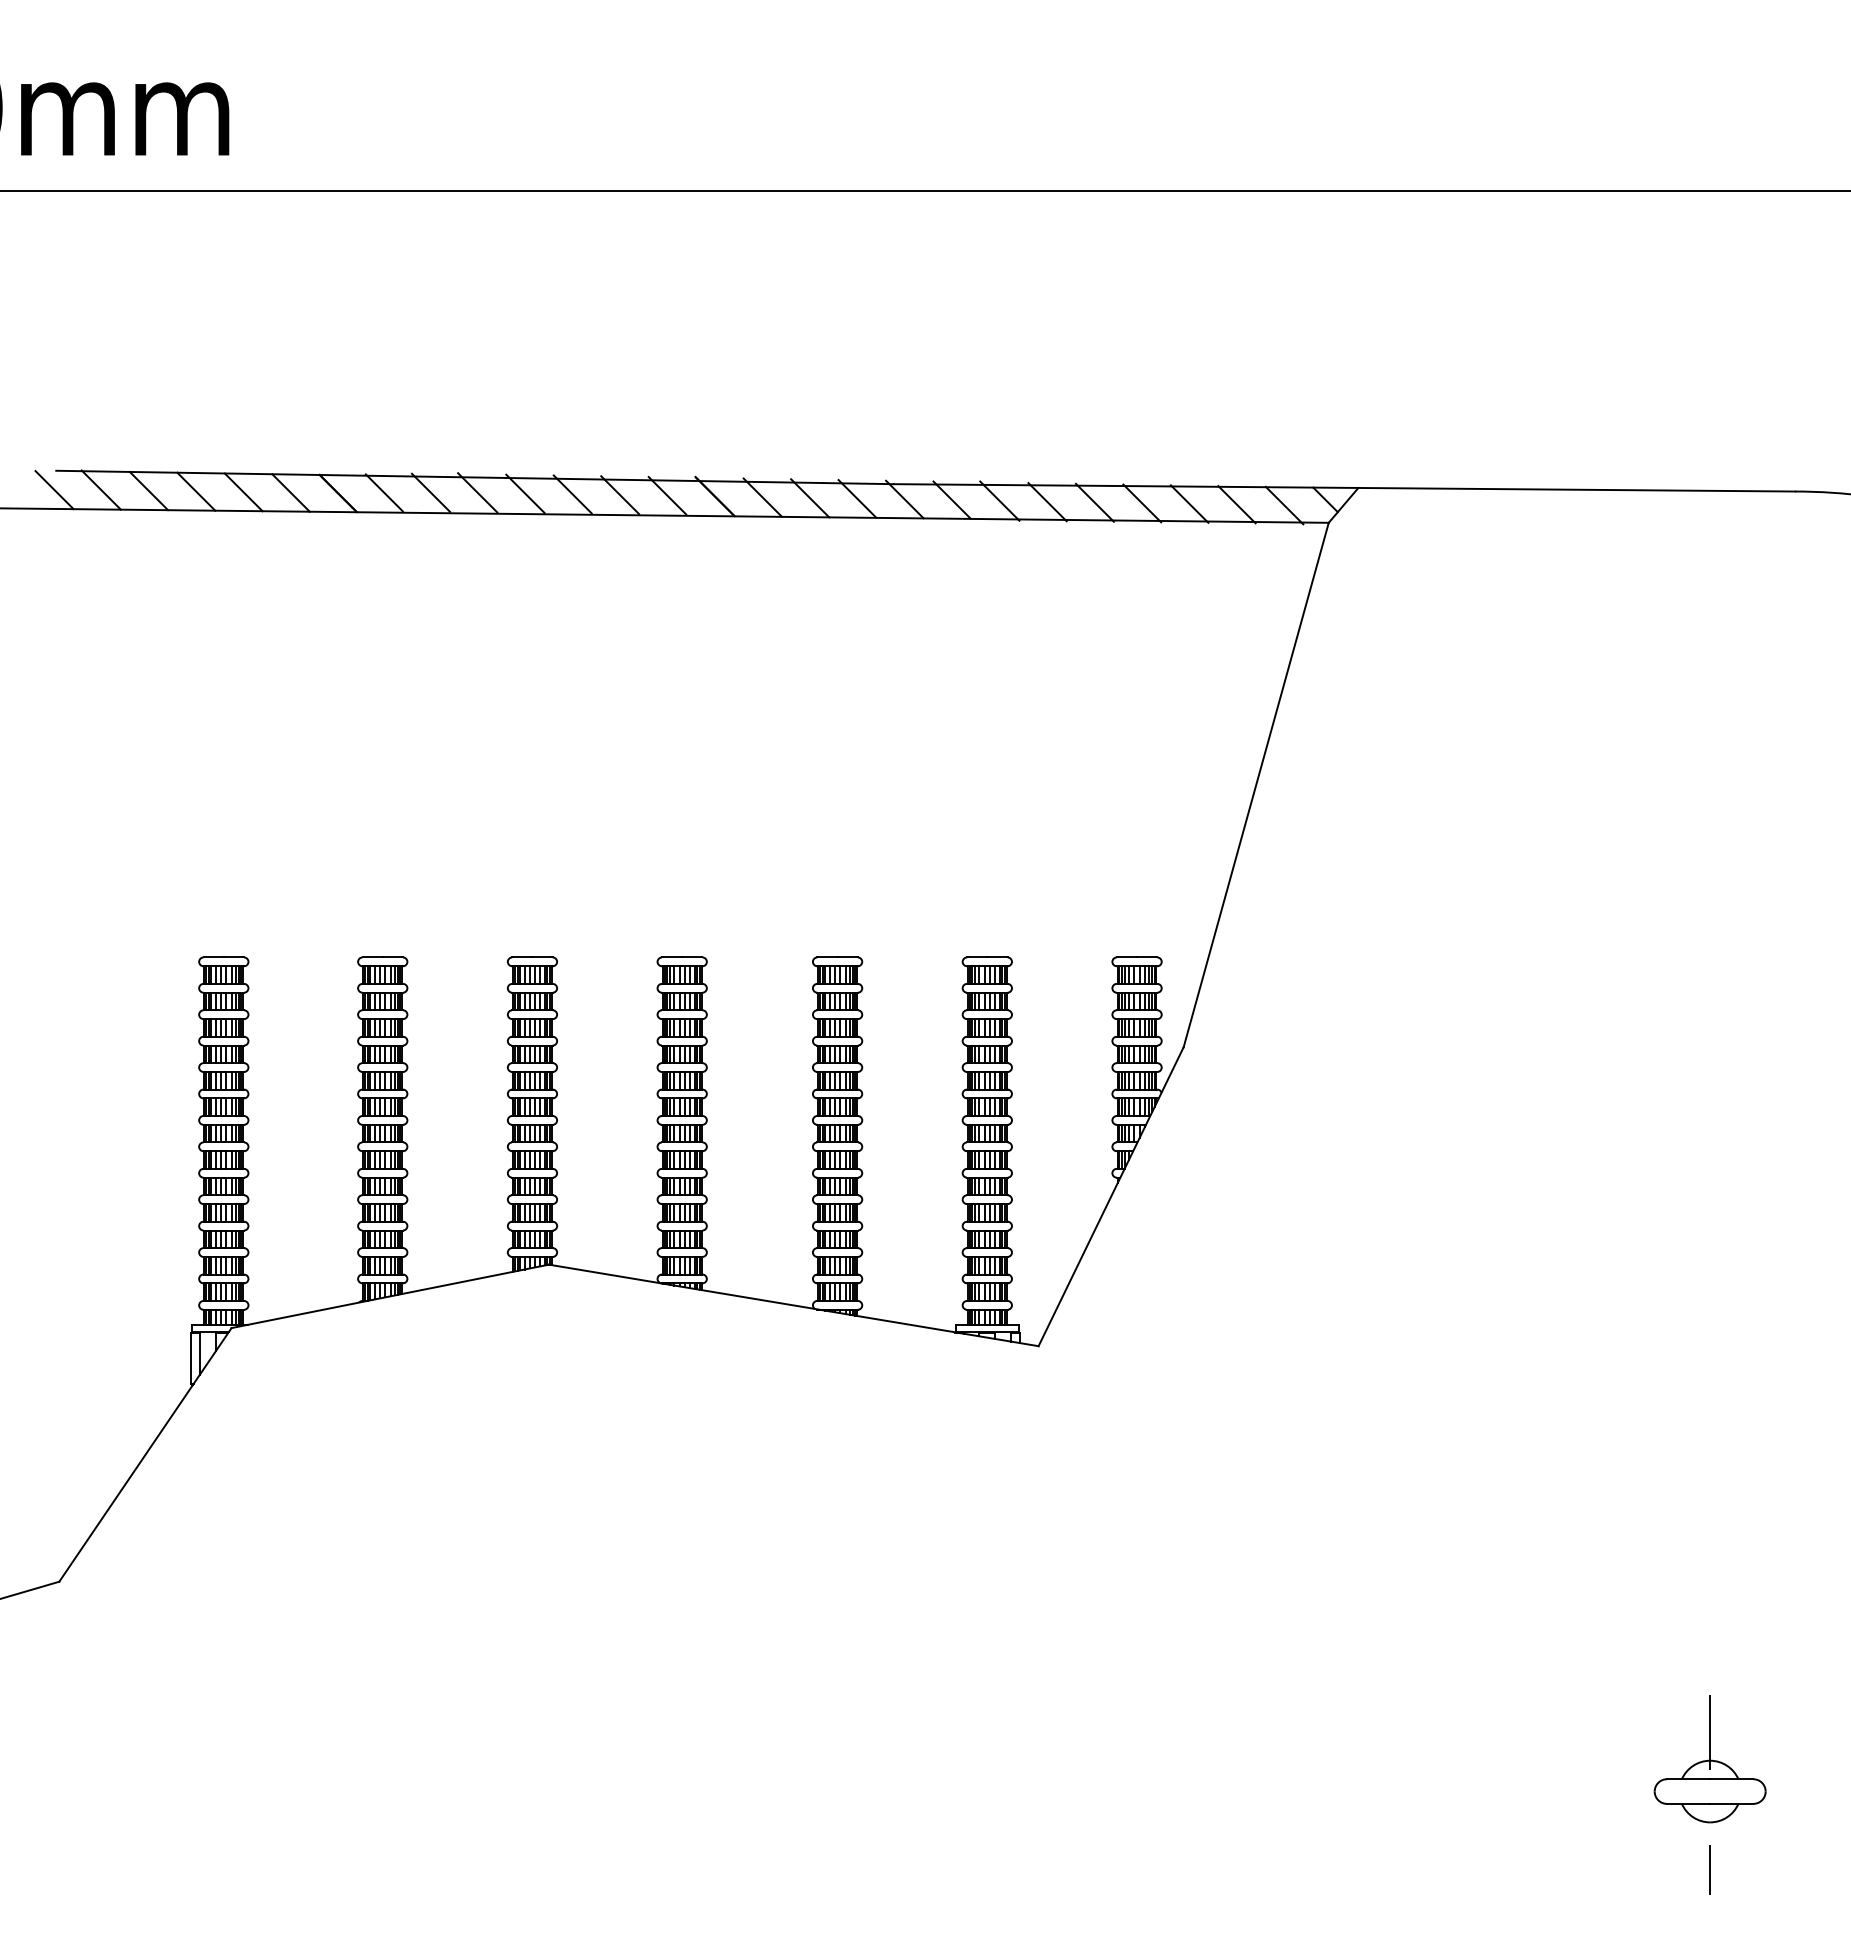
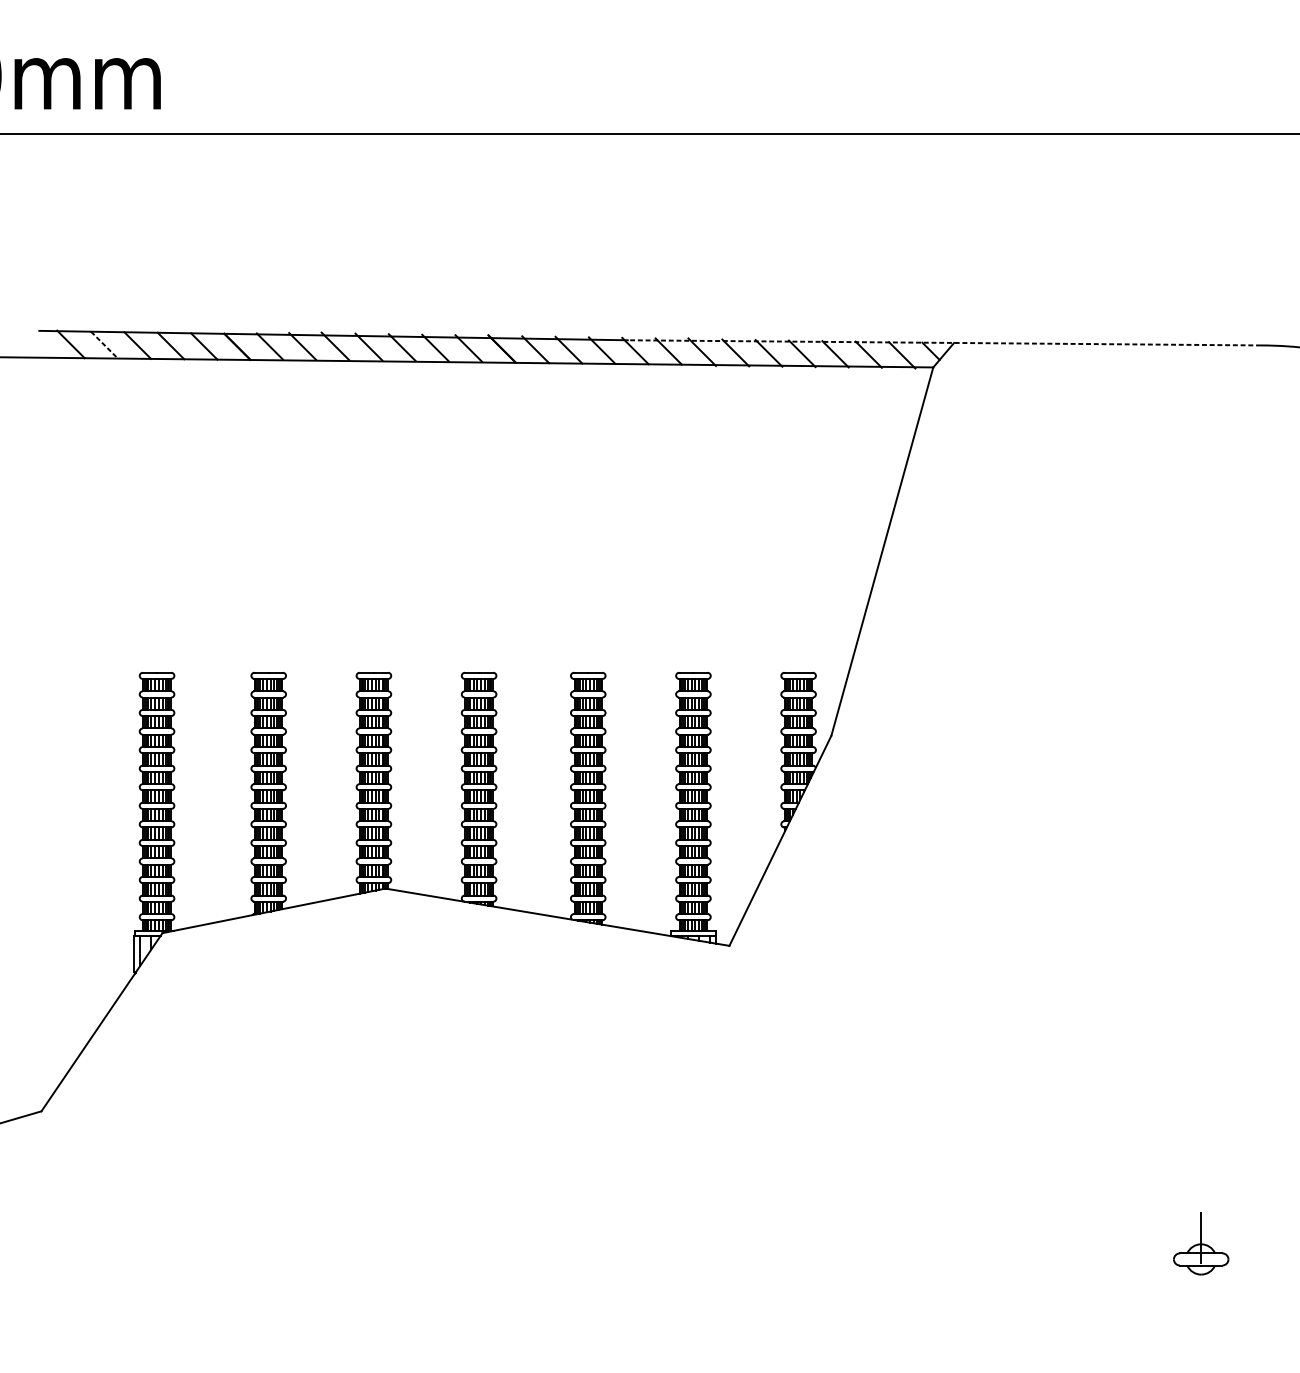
line: (1344, 487) -> (944, 342), solid -> dashed
line: (54, 490) -> (38, 344), removed
line: (149, 491) -> (104, 345), solid -> dashed
part: (1709, 1794) -> (1200, 1260), size x0.7

